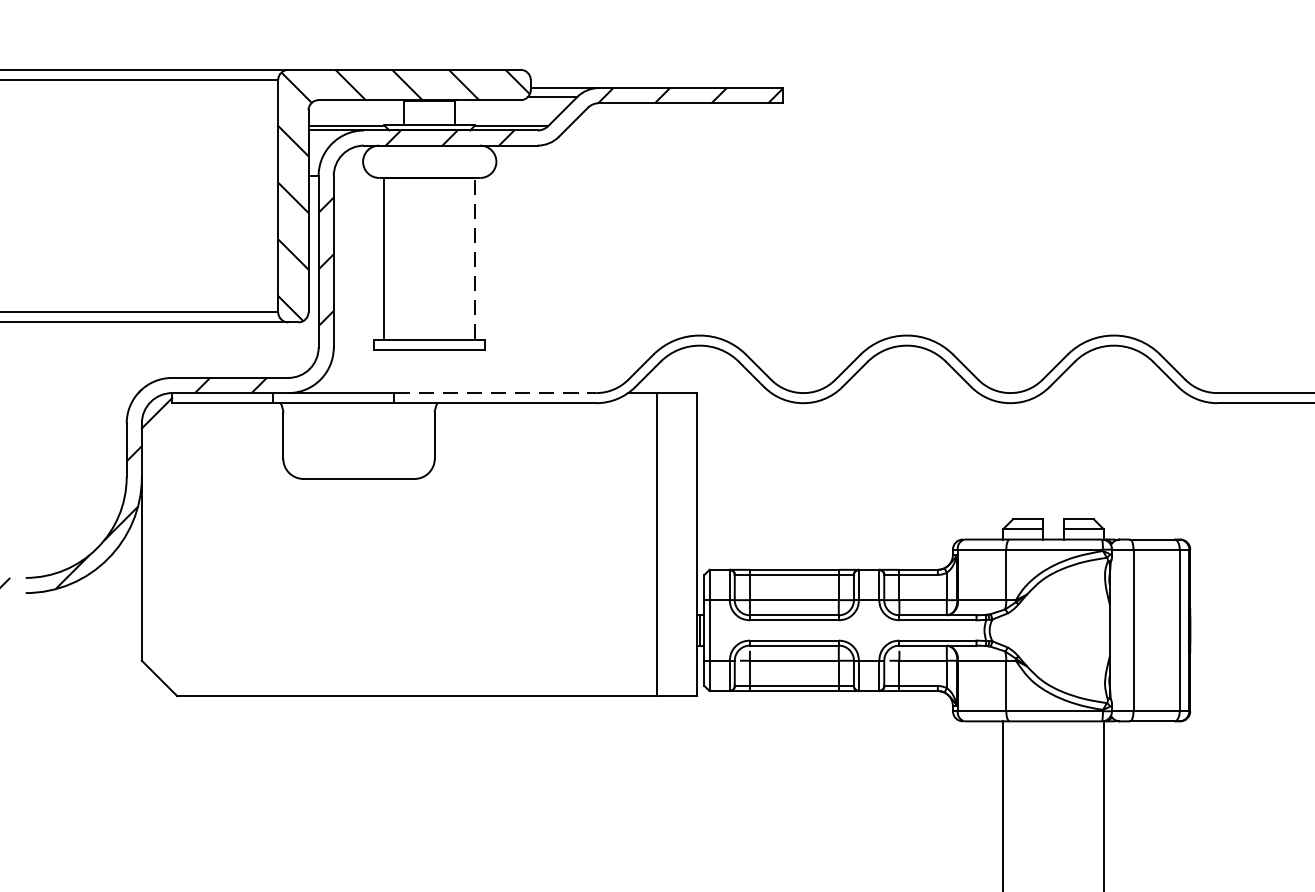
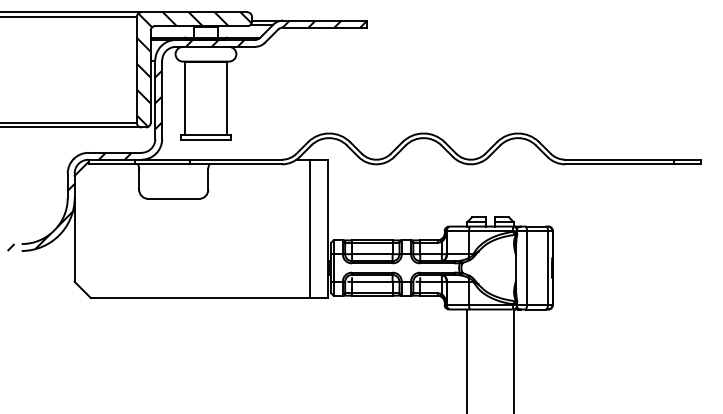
line: (474, 258) -> (226, 98), dashed -> solid
line: (496, 392) -> (236, 159), dashed -> solid

